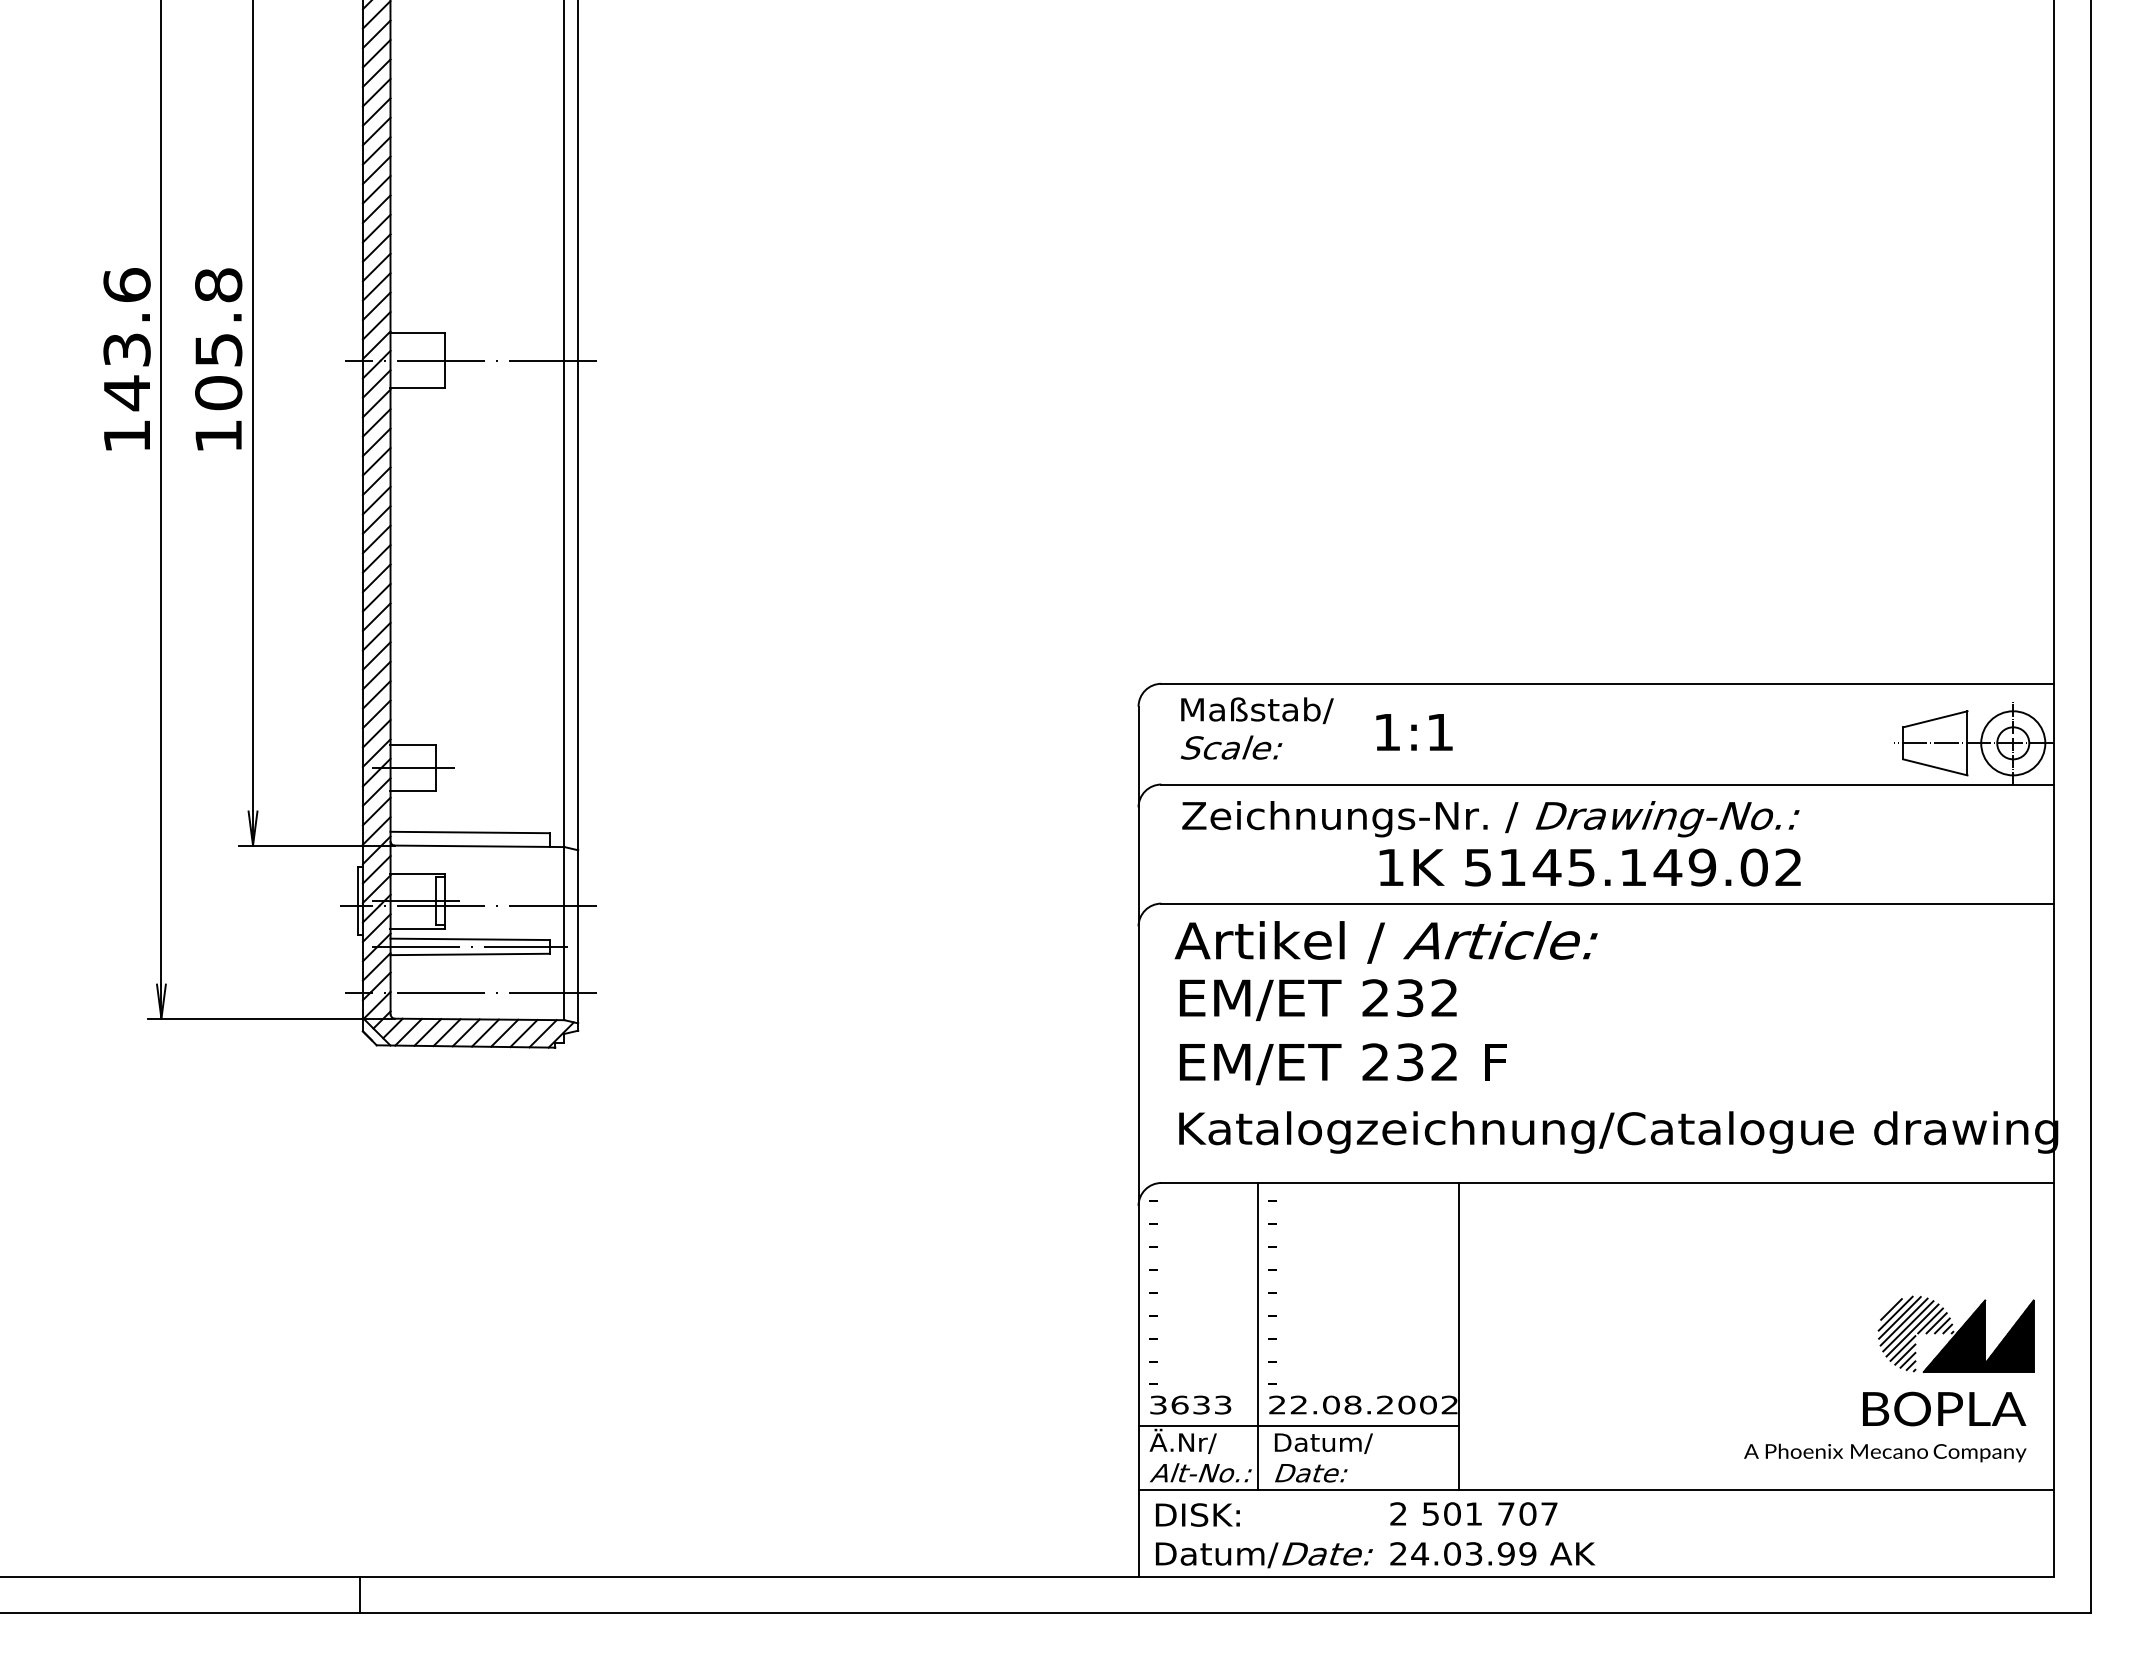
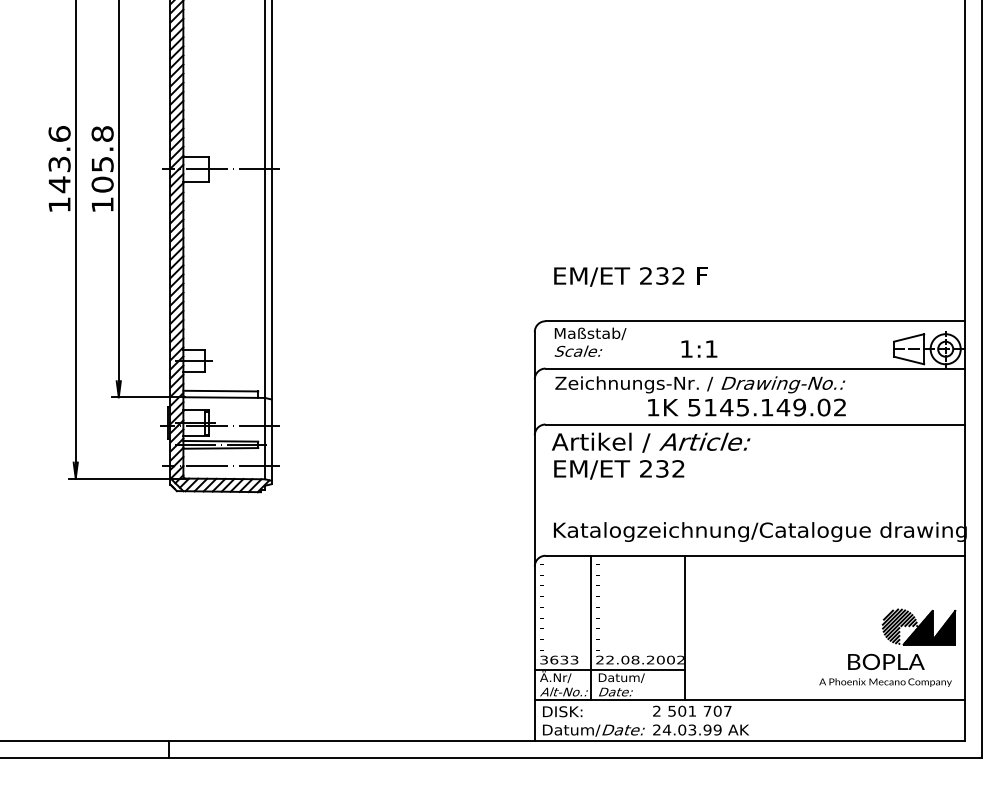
text: (1414, 731) -> (699, 348), moved
text: (1342, 1063) -> (630, 276), moved
text: (1944, 1408) -> (886, 661), moved

